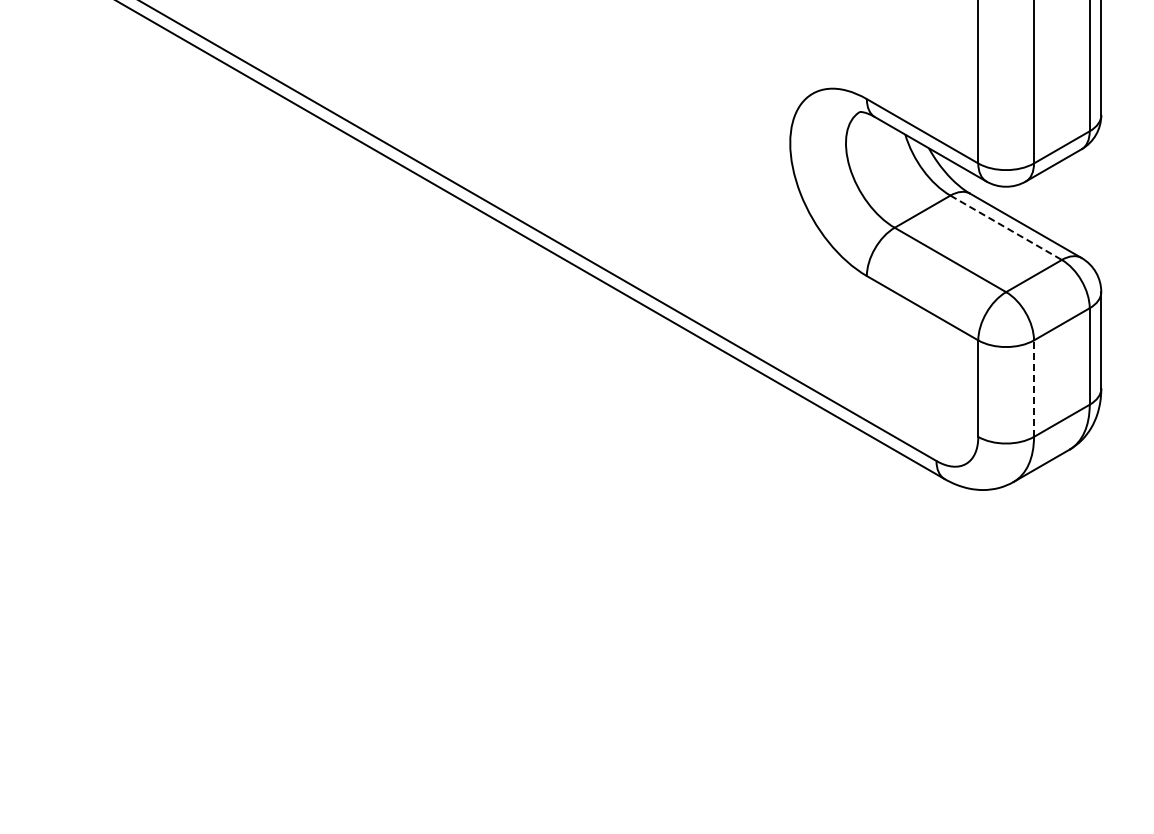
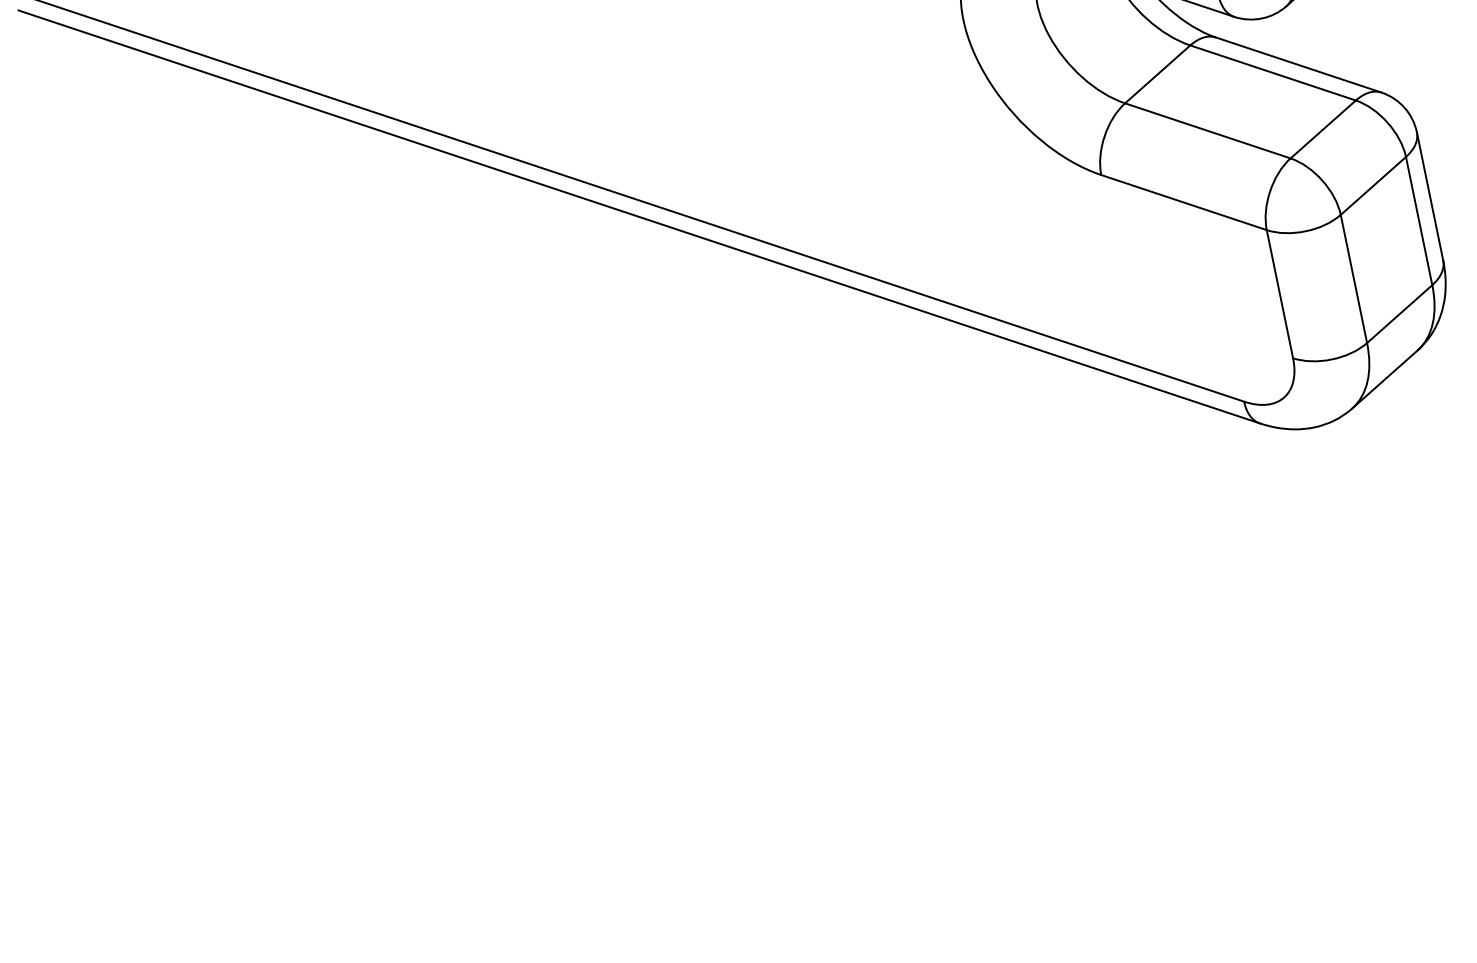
line: (1006, 228) -> (1273, 73), dashed -> solid
line: (1034, 388) -> (1354, 278), dashed -> solid

